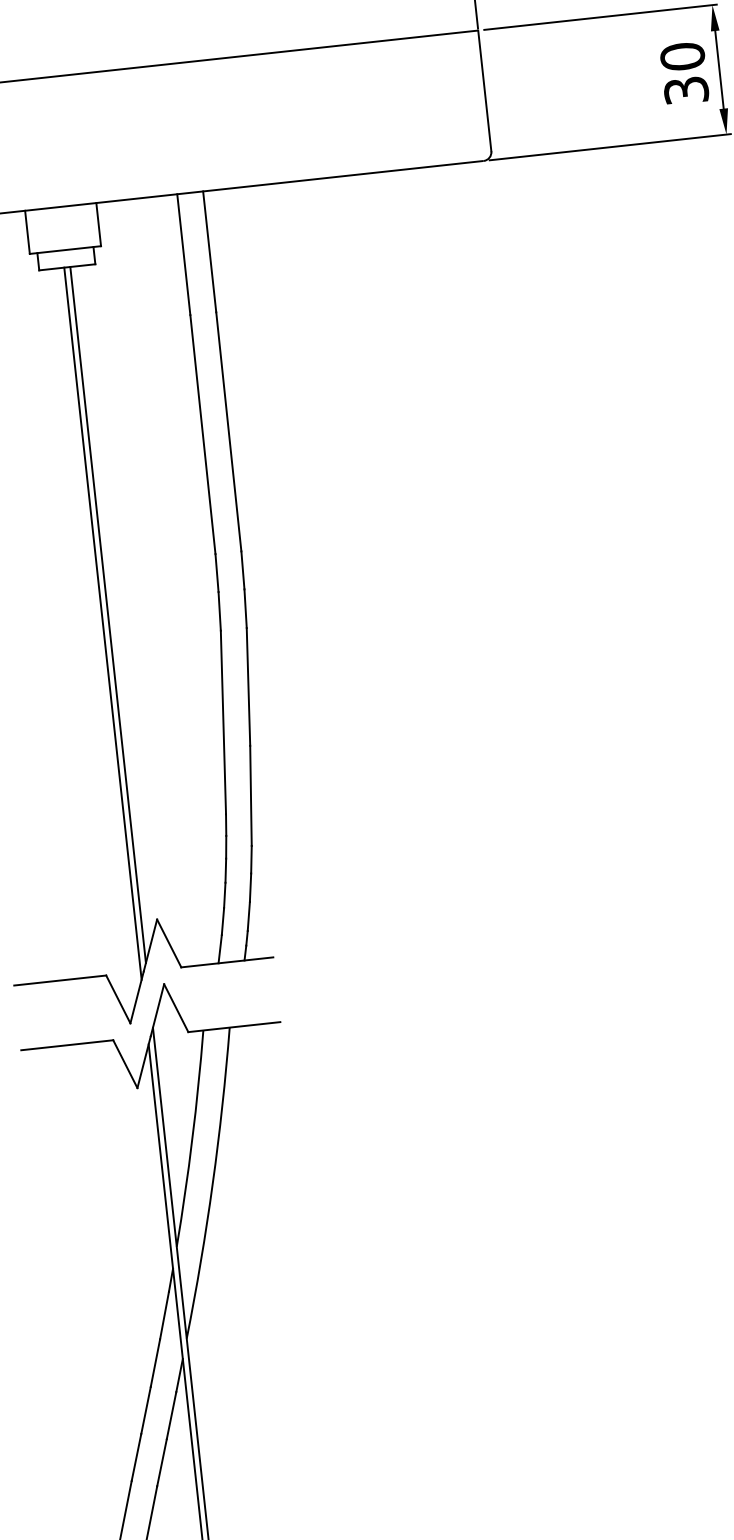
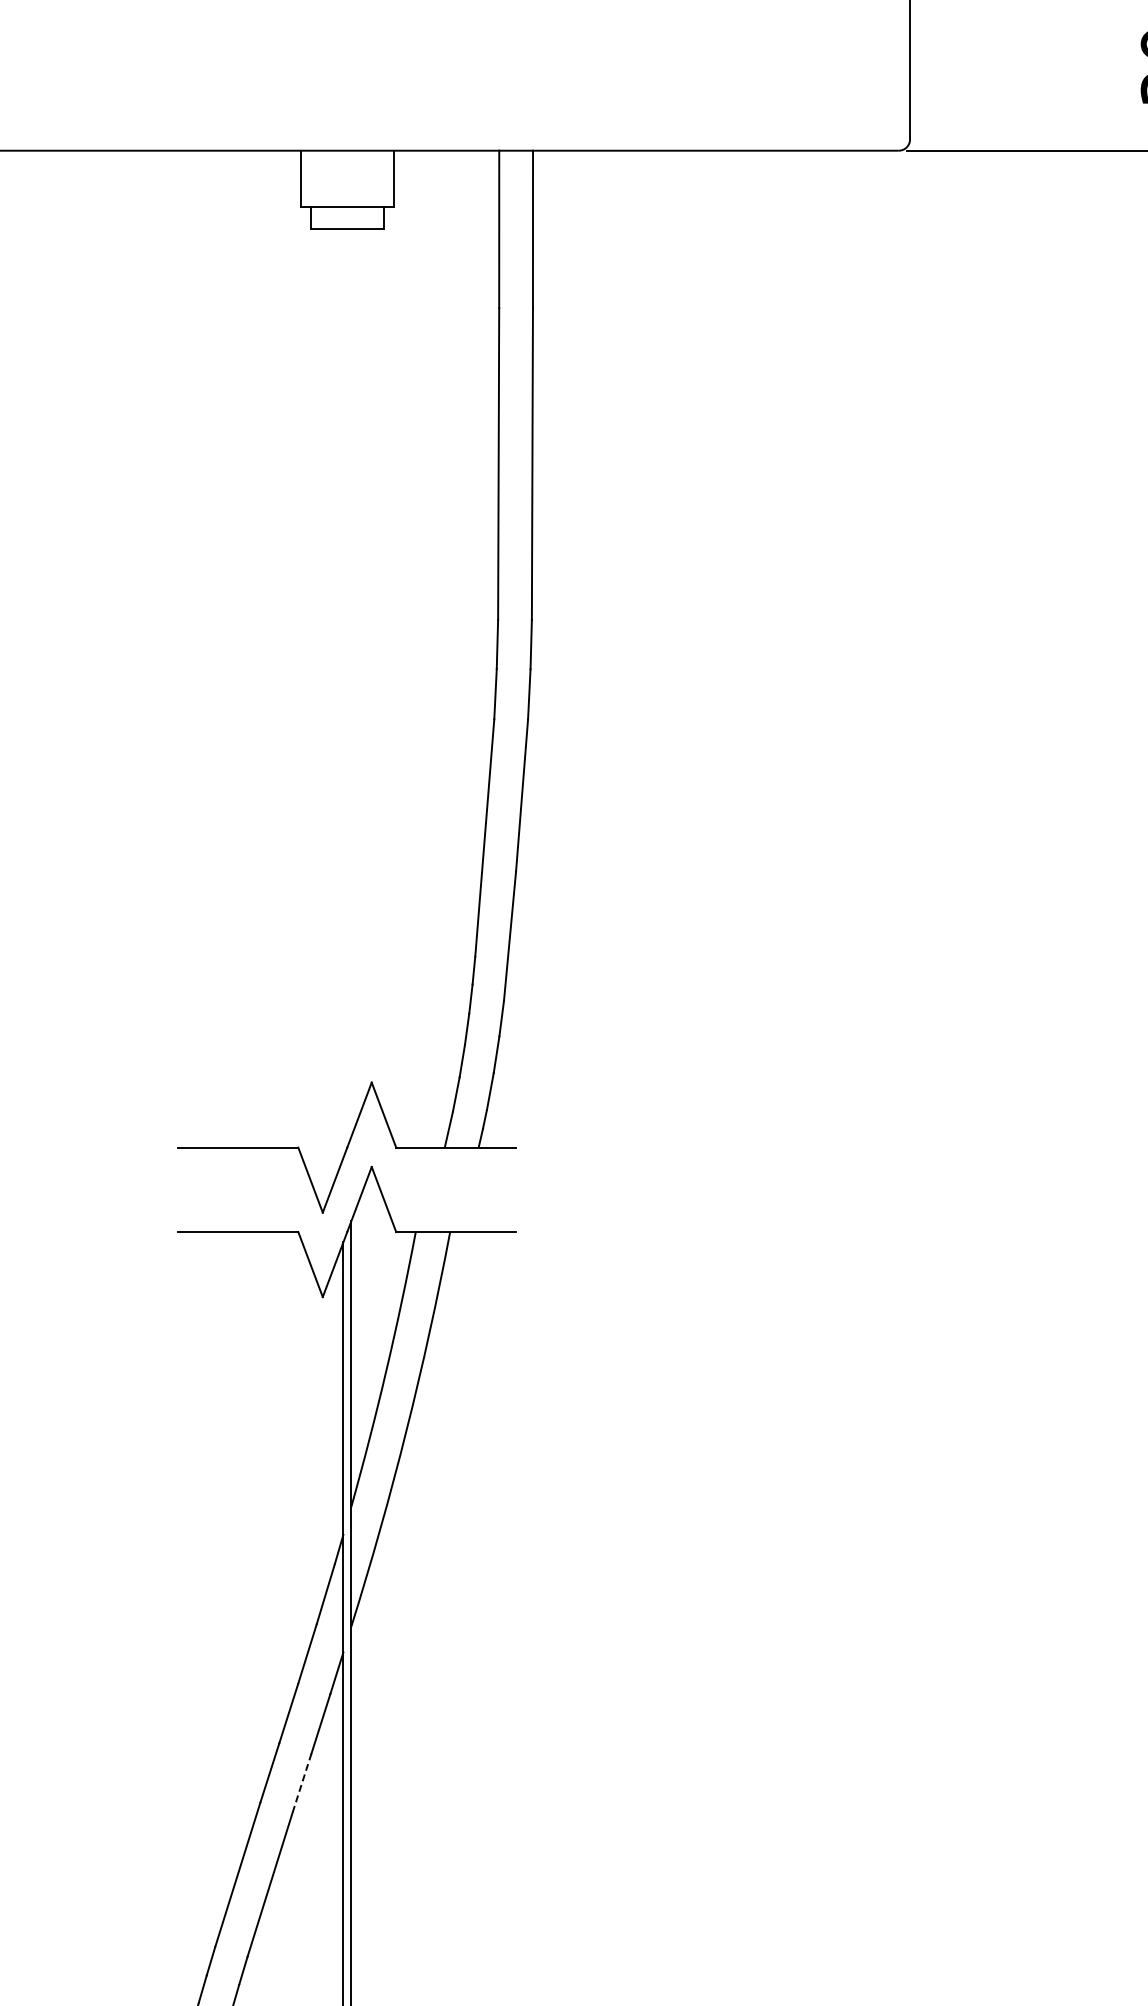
line: (108, 615) -> (351, 683), removed
line: (103, 623) -> (343, 693), removed
line: (161, 1462) -> (301, 1783), solid -> dashed

